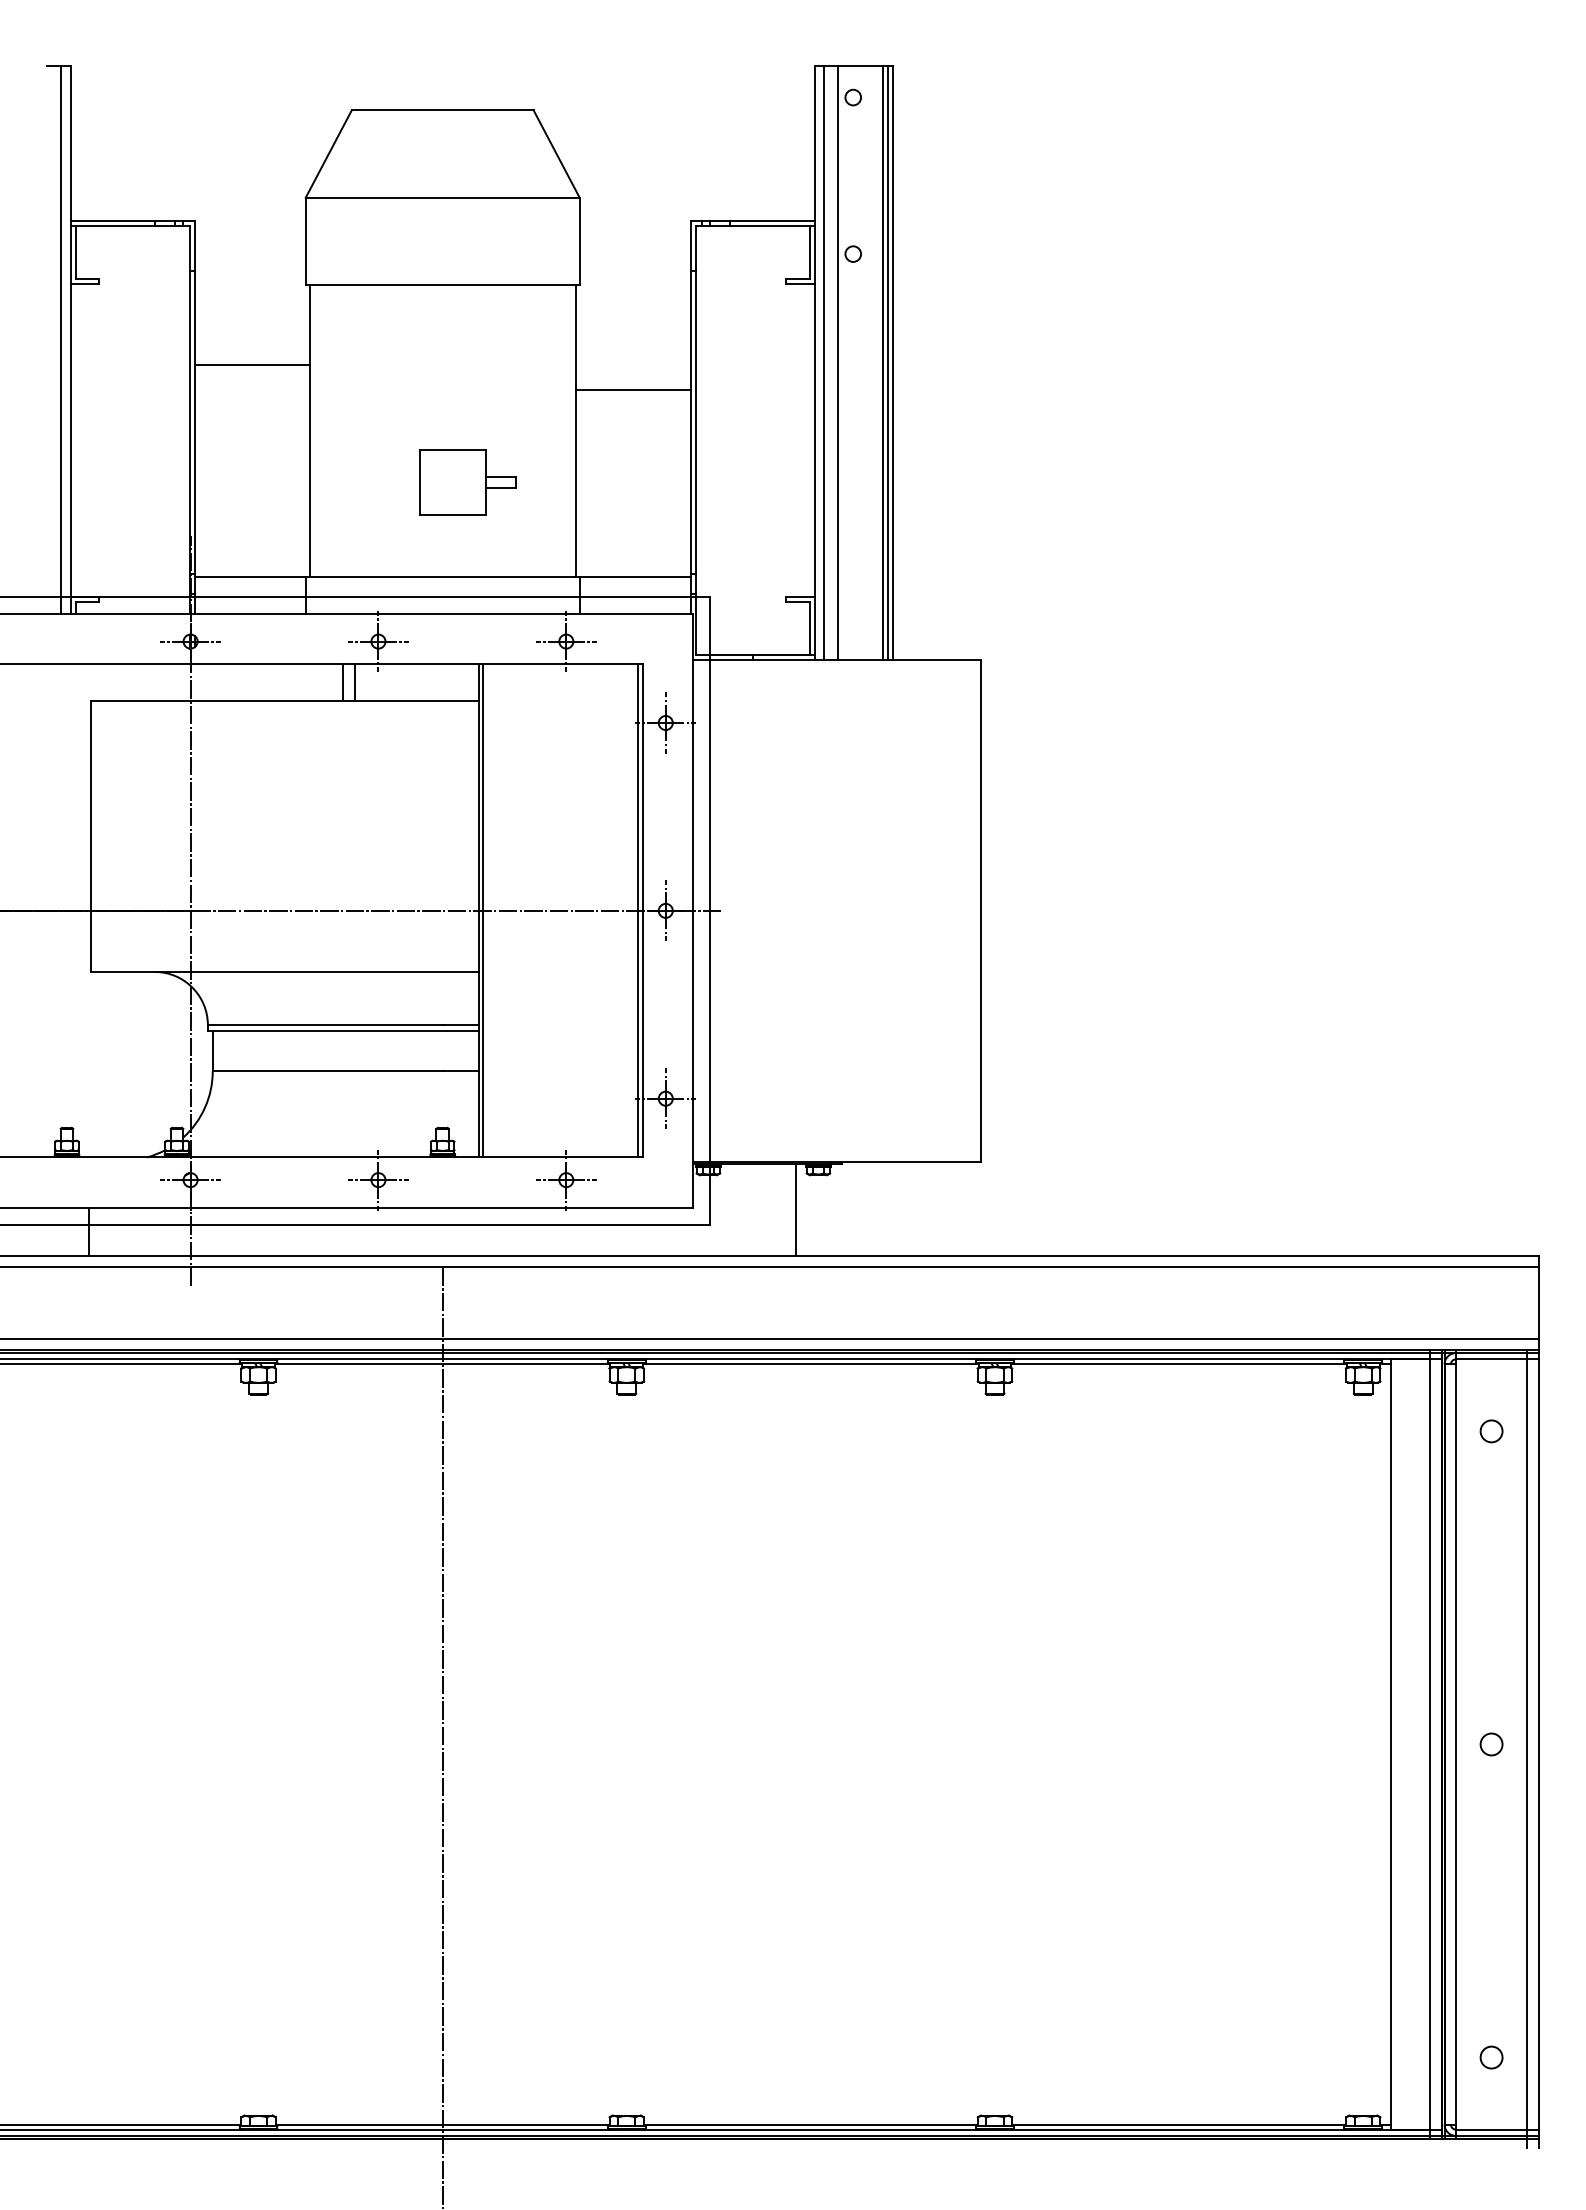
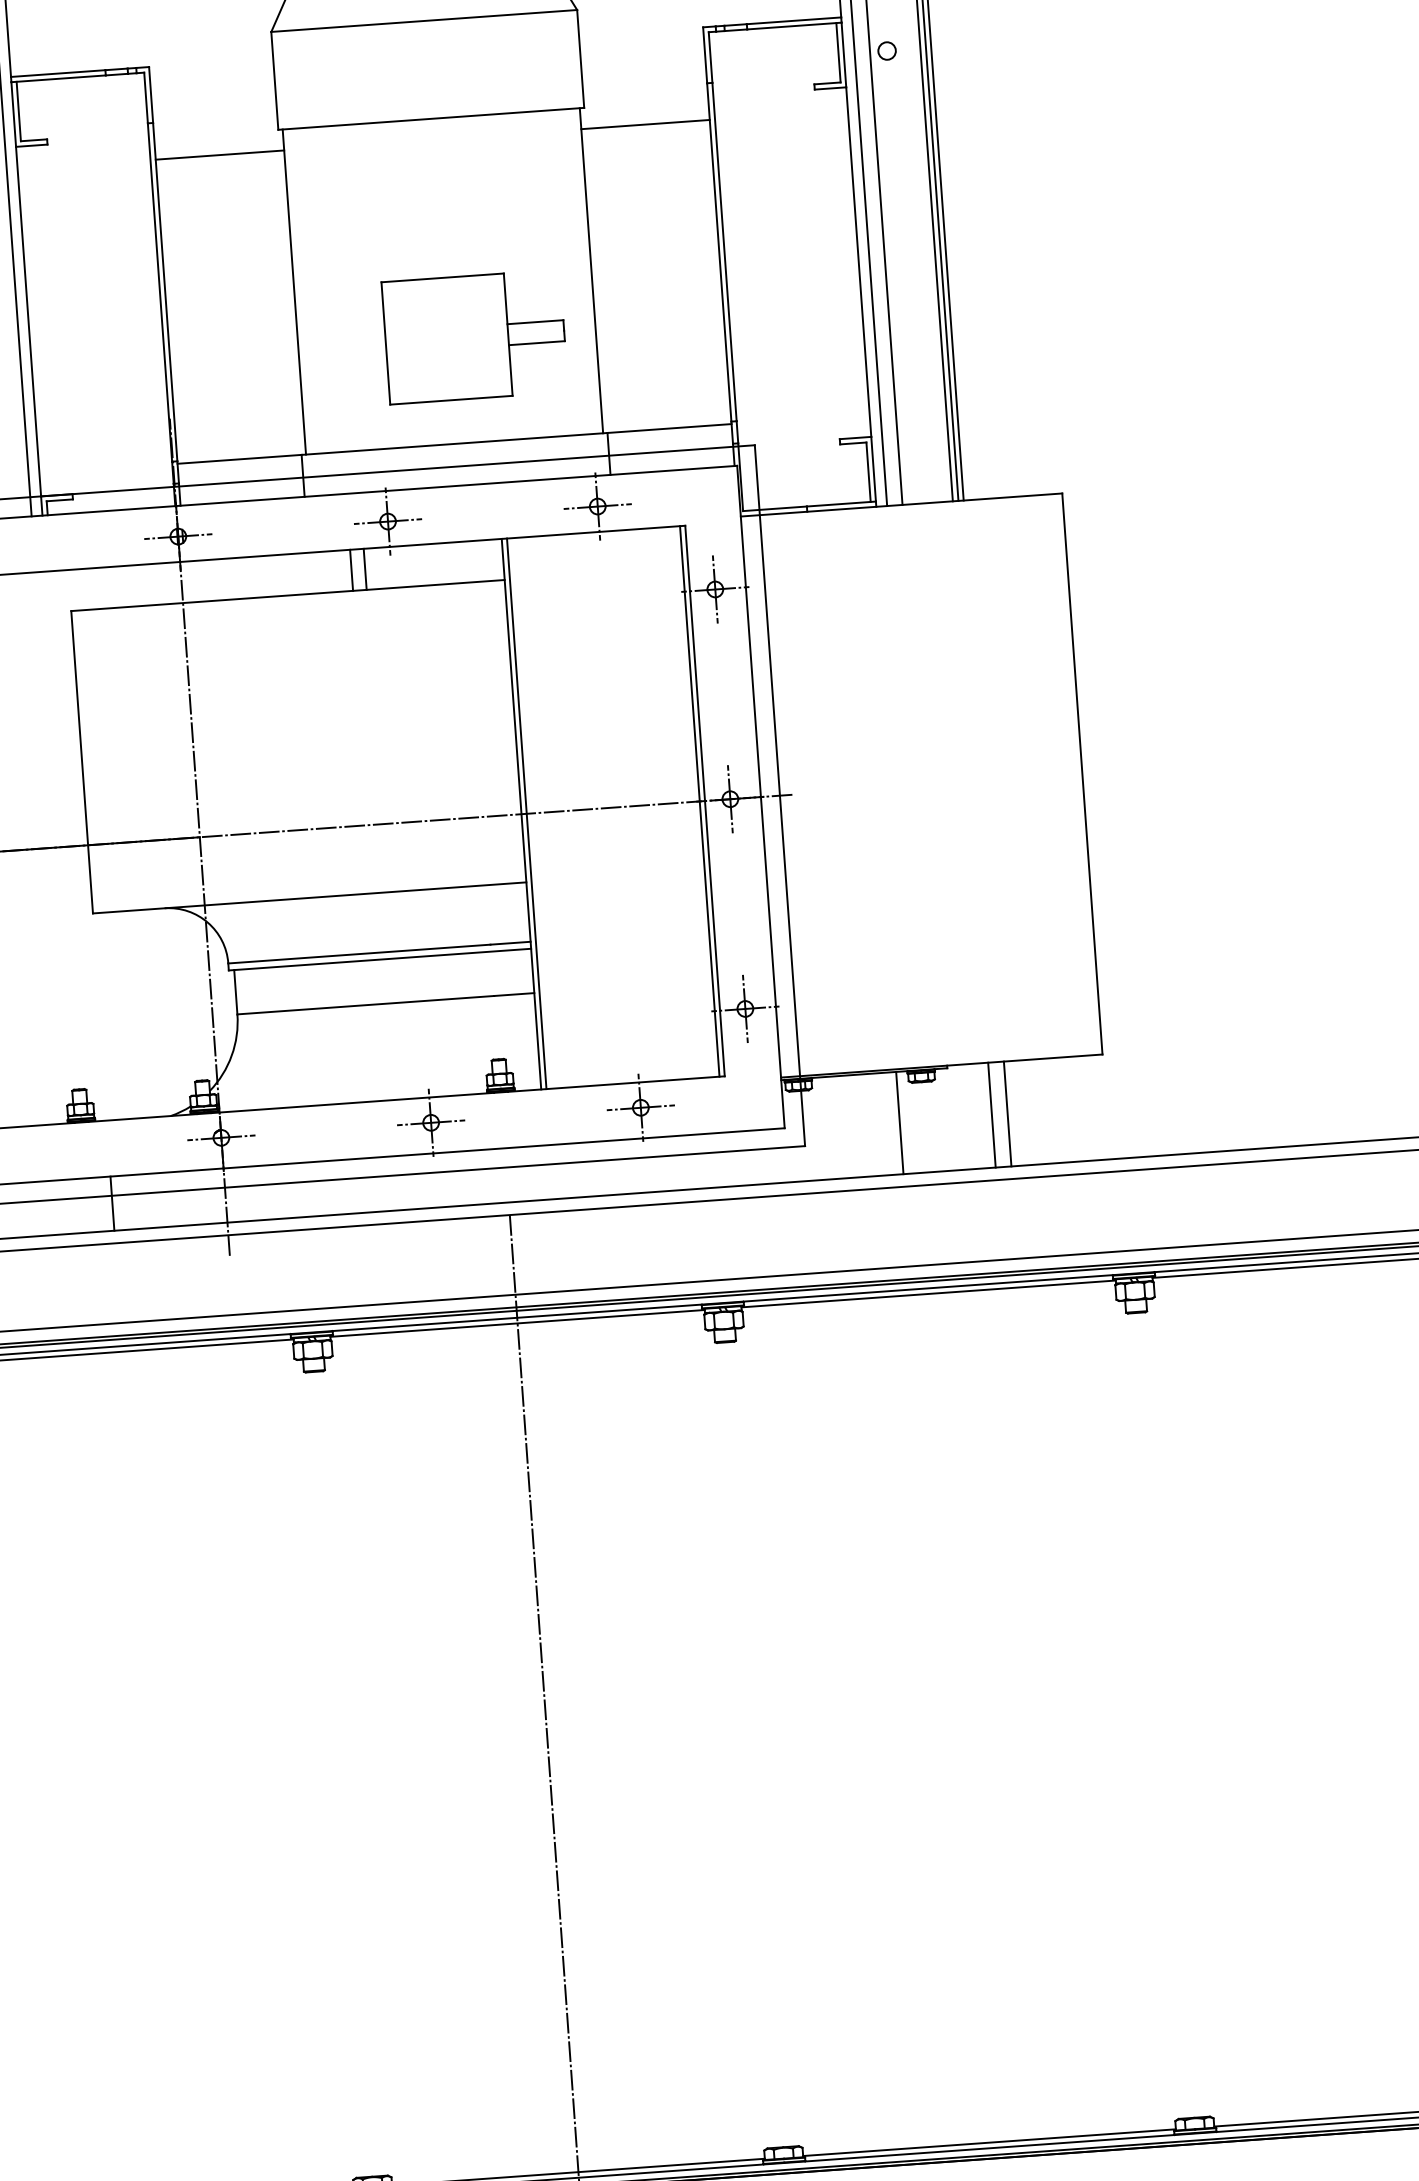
line: (251, 365) -> (219, 155), moved
line: (632, 390) -> (644, 124), moved
part: (467, 482) -> (474, 336), size x1.67
line: (878, 1209) -> (991, 1115), added
line: (892, 1209) -> (1007, 1114), added

